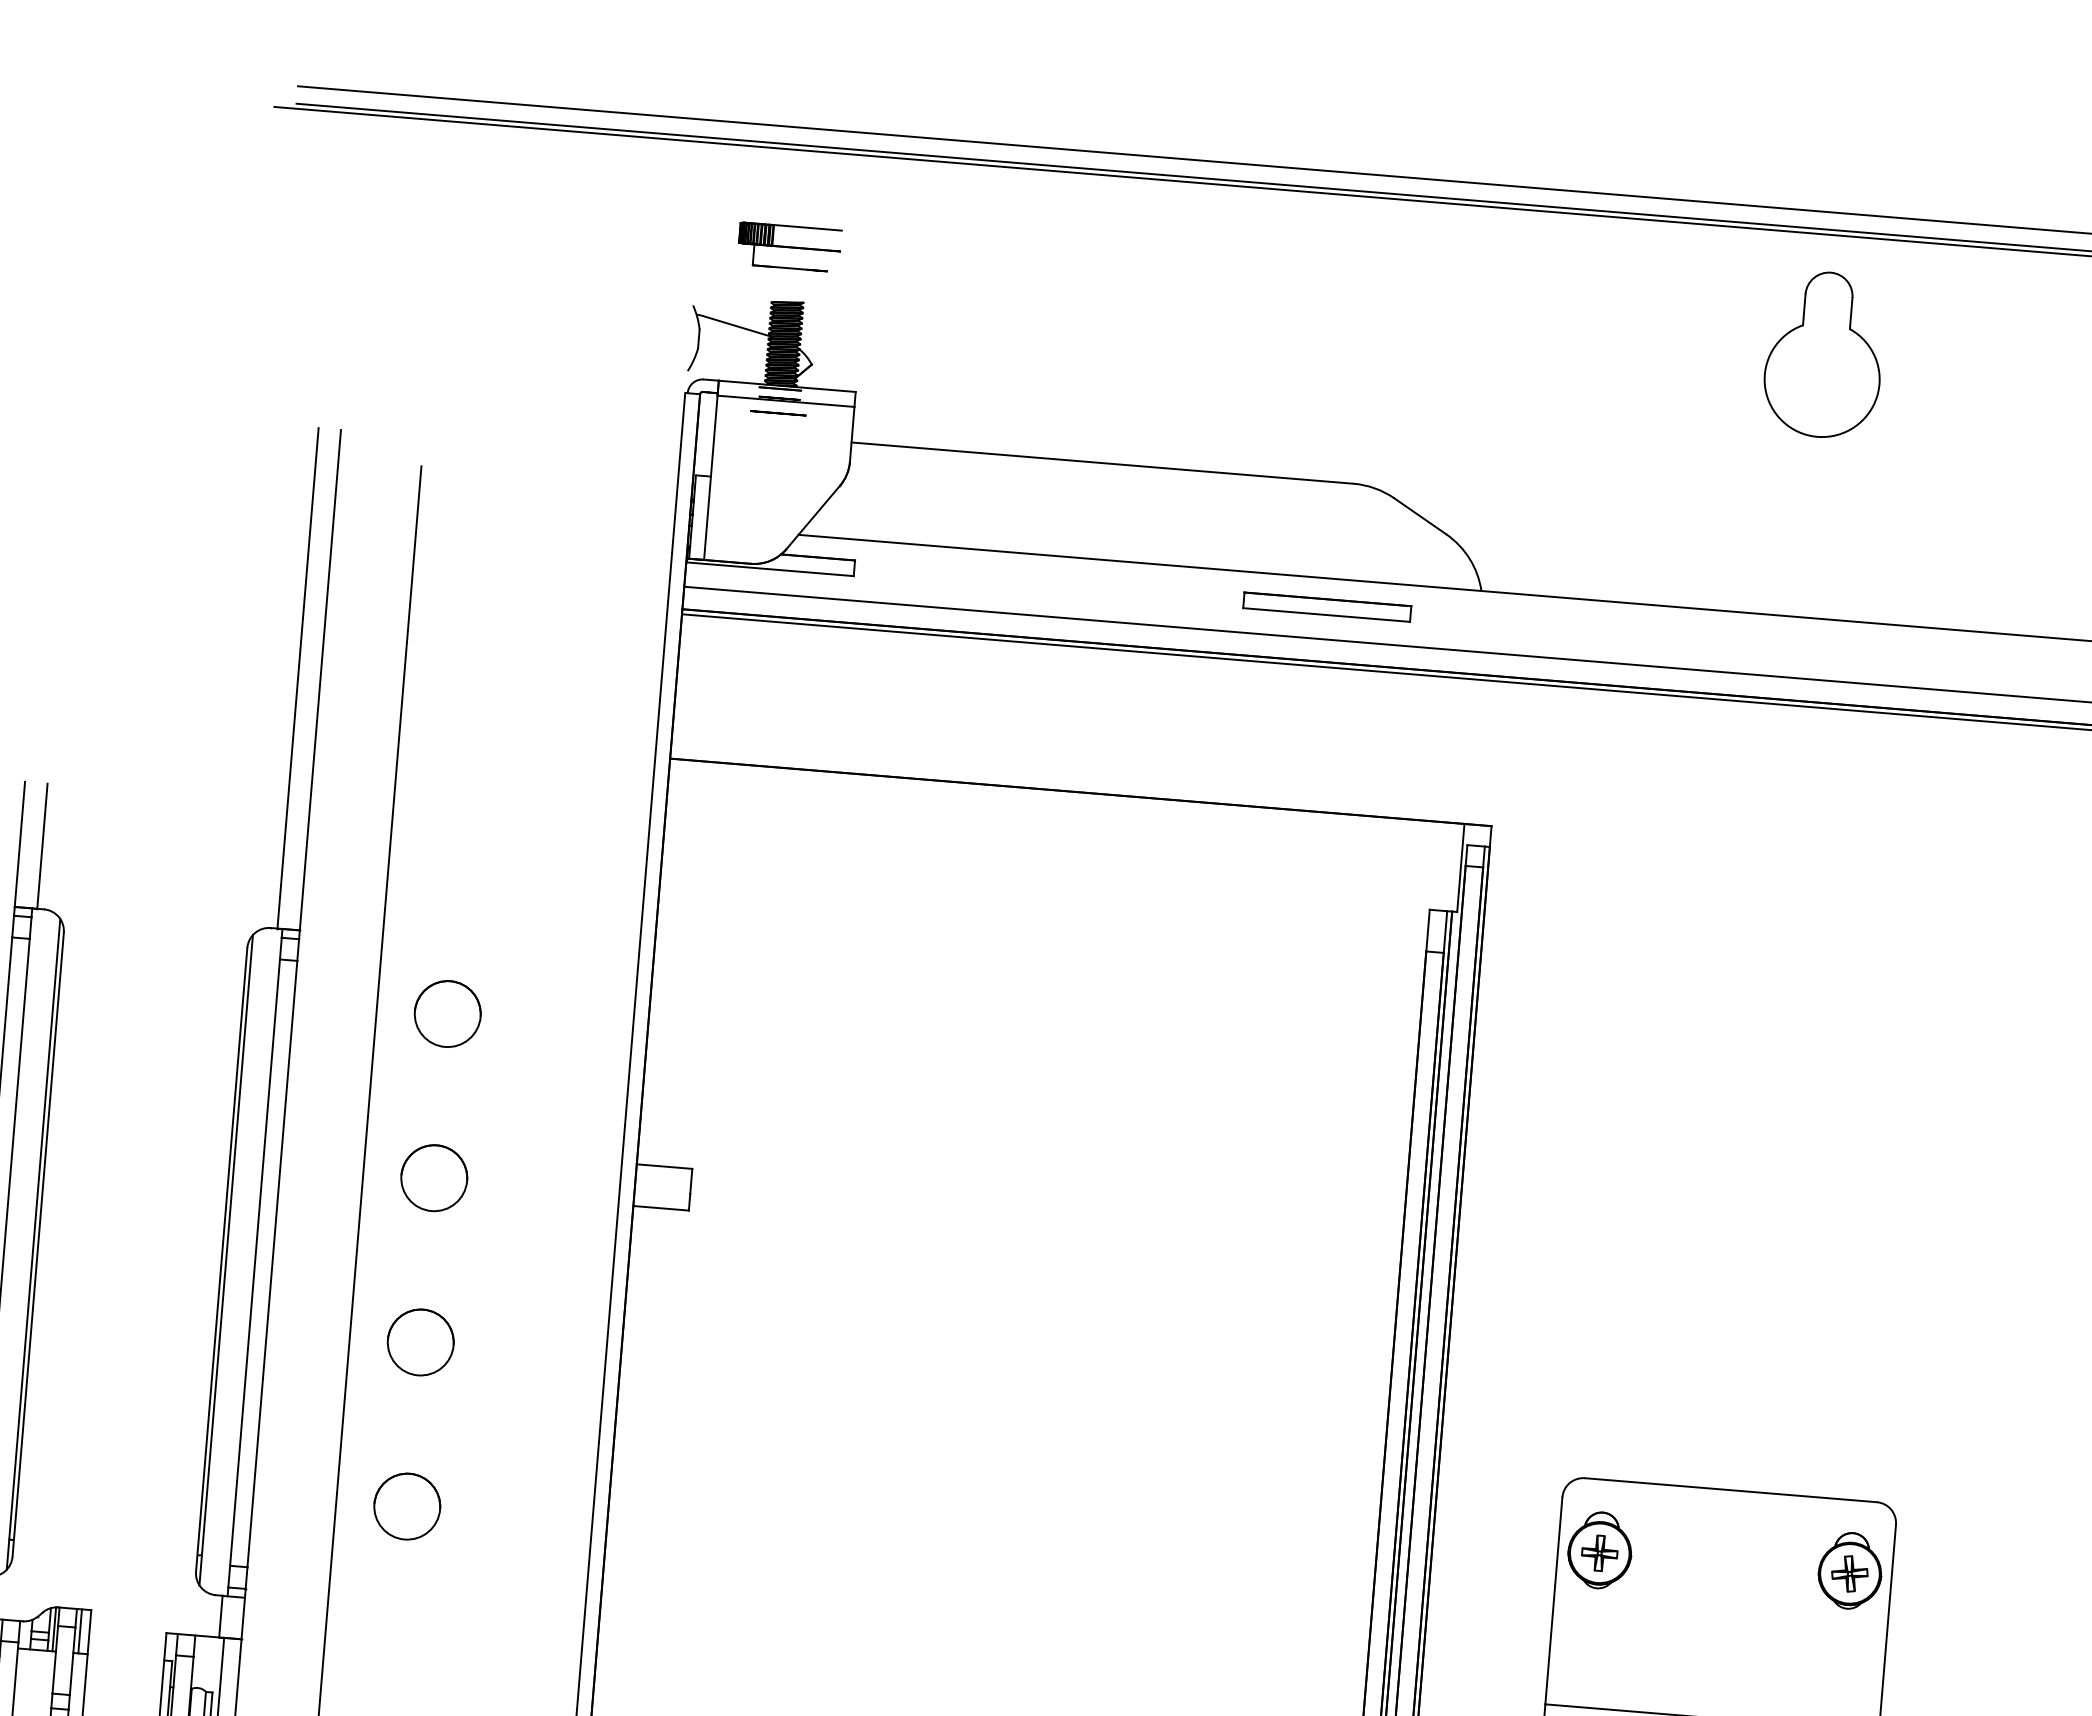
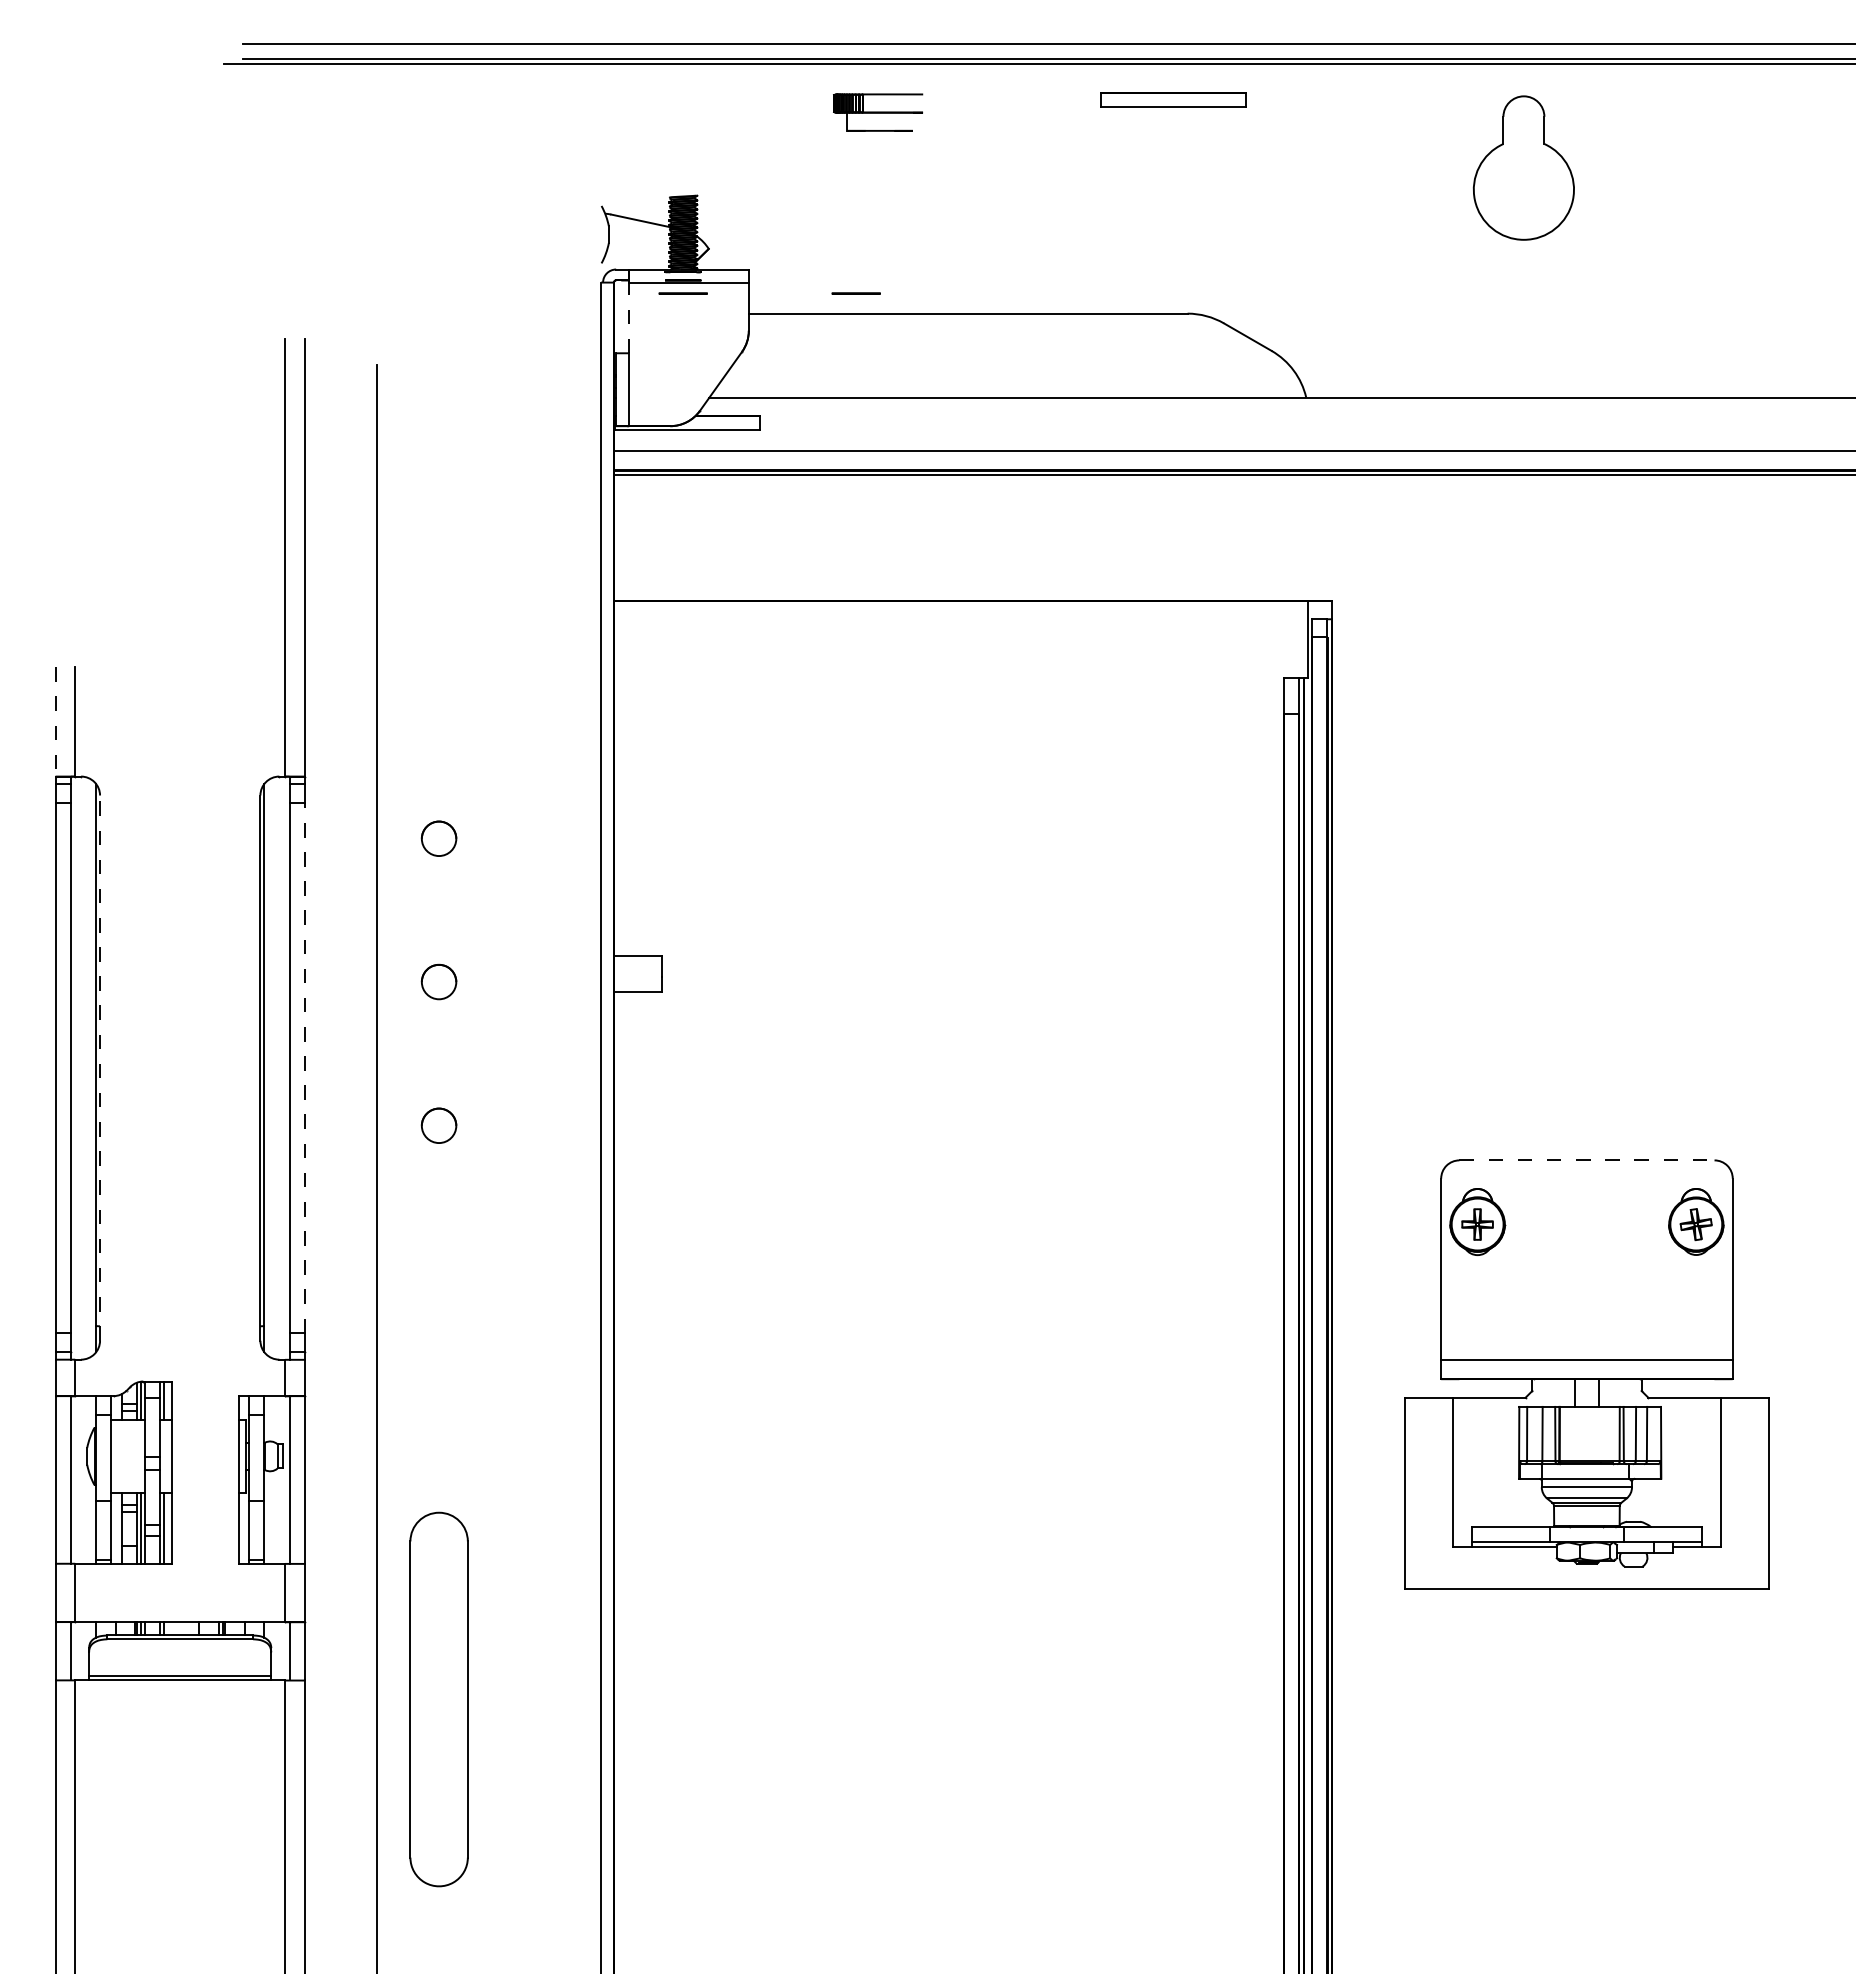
part: (790, 247) -> (878, 112), moved
part: (1823, 354) -> (1523, 167), moved
line: (975, 429) -> (855, 293), added
line: (714, 435) -> (629, 317), solid -> dashed
part: (1327, 606) -> (1173, 99), moved
line: (19, 843) -> (55, 721), solid -> dashed
circle: (447, 1013) -> (438, 838), size x0.6
circle: (433, 1177) -> (438, 981), size x0.6
line: (38, 1245) -> (100, 1068), solid -> dashed
line: (272, 1264) -> (304, 1068), solid -> dashed
circle: (420, 1342) -> (438, 1125), size x0.6
line: (1730, 1490) -> (1586, 1160), solid -> dashed
circle: (406, 1505) -> (438, 1268), removed

